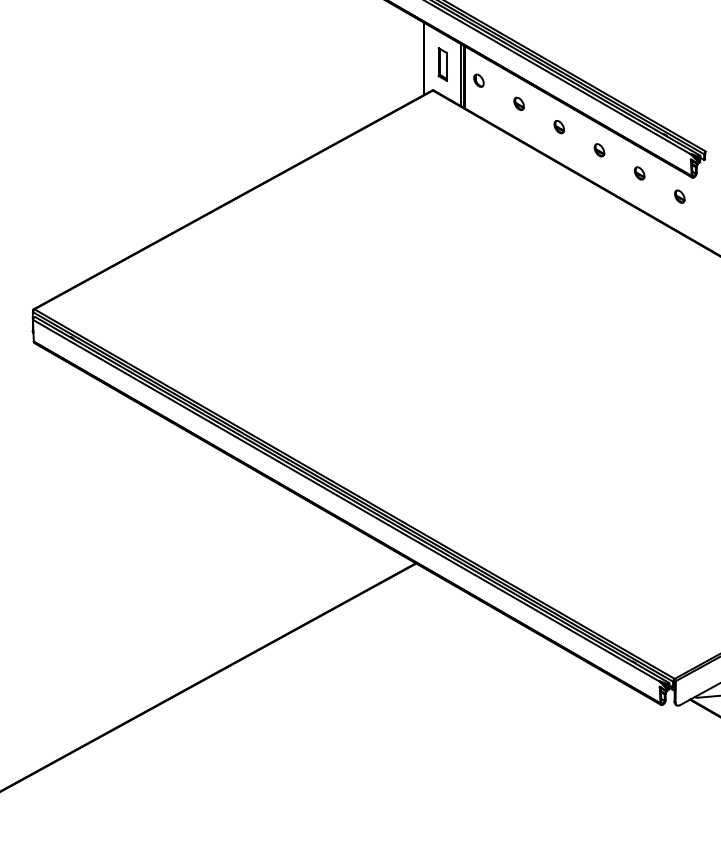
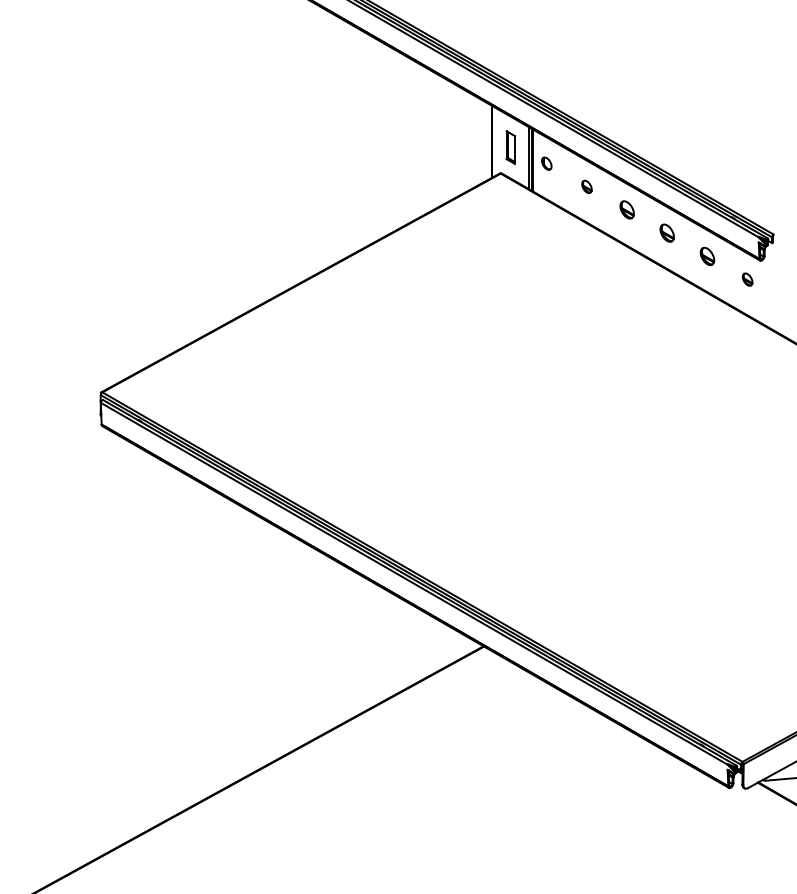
part: (558, 127) -> (626, 210), size x1.4
part: (599, 150) -> (667, 233), size x1.4
part: (639, 173) -> (707, 256), size x1.4

